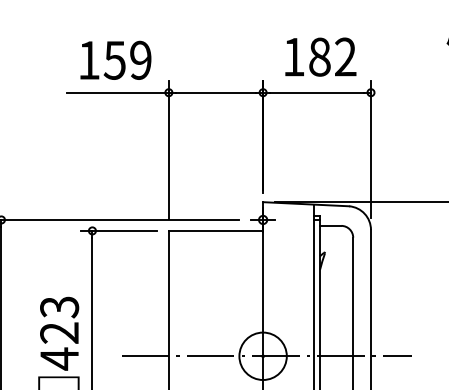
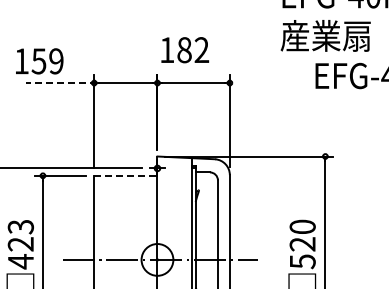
text: (321, 57) -> (185, 50), moved
text: (115, 60) -> (39, 61), moved
line: (120, 93) -> (61, 83), solid -> dashed
line: (215, 230) -> (125, 175), solid -> dashed

